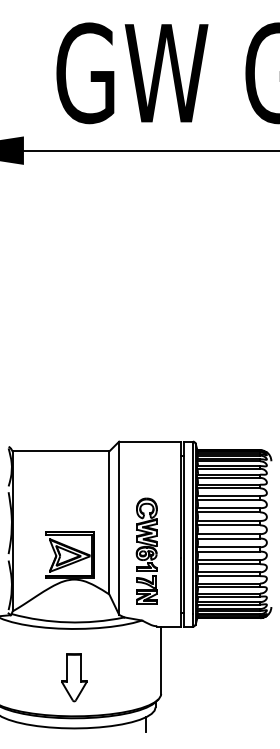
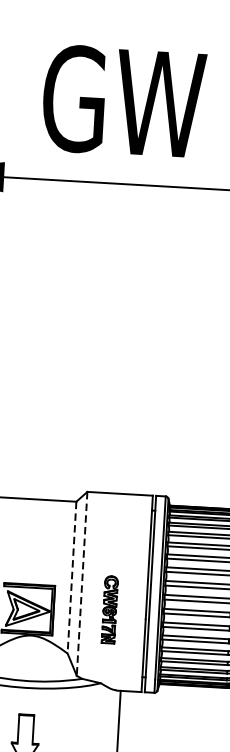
line: (109, 522) -> (72, 577), solid -> dashed
line: (119, 528) -> (82, 584), solid -> dashed
part: (146, 550) -> (109, 609), size x0.6

